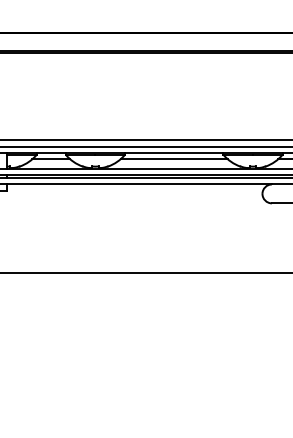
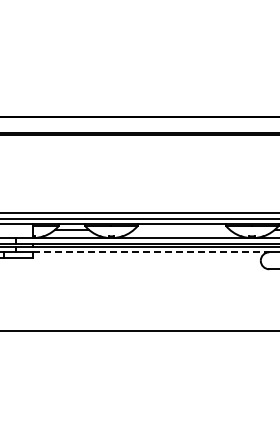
line: (173, 158) -> (181, 229), removed
line: (140, 184) -> (151, 252), solid -> dashed

